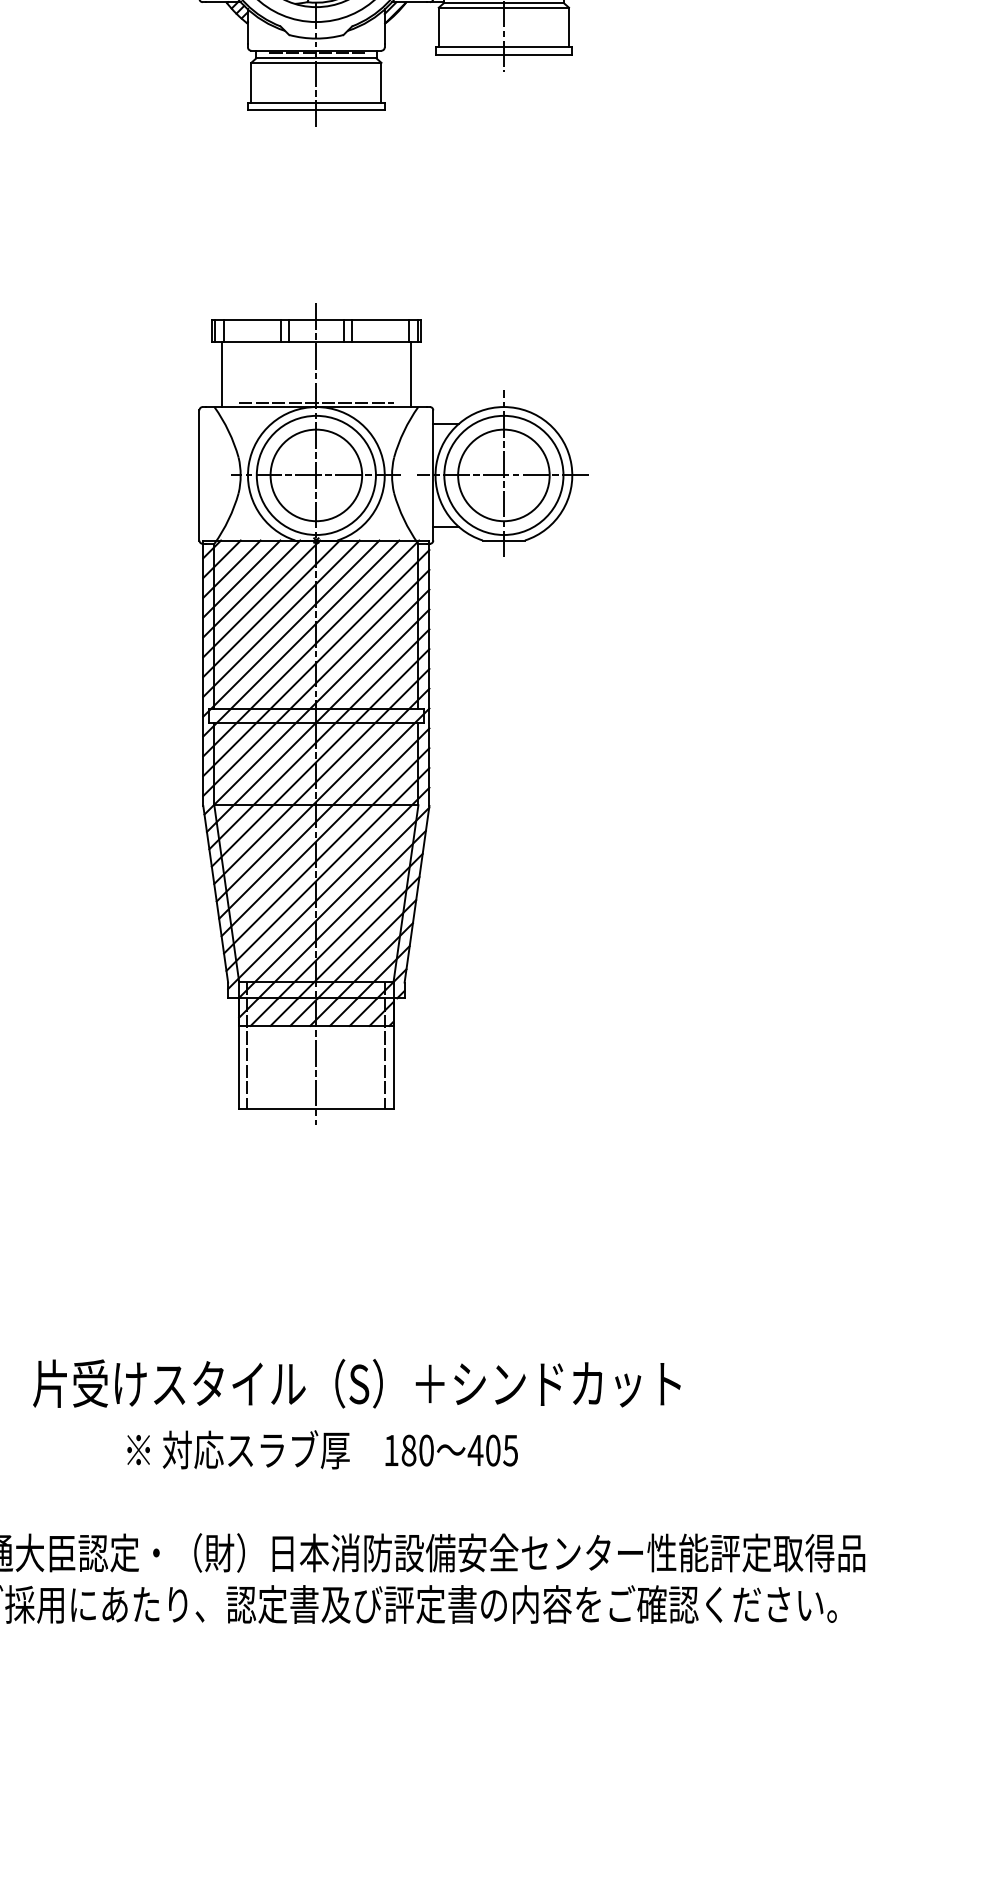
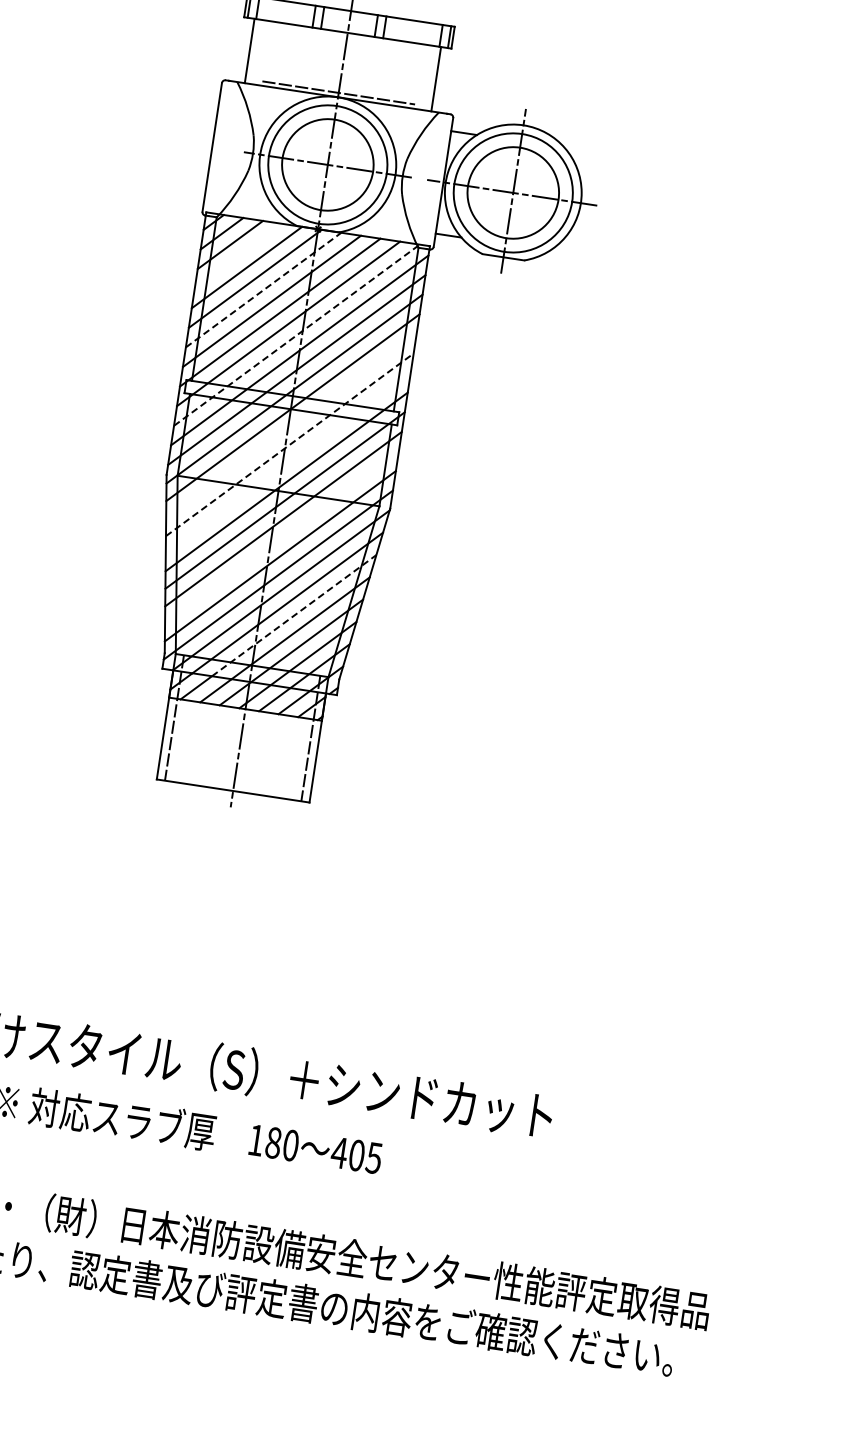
line: (241, 578) -> (238, 255), removed
line: (271, 608) -> (263, 289), solid -> dashed
line: (311, 648) -> (297, 335), solid -> dashed
line: (319, 739) -> (291, 426), removed
line: (320, 757) -> (289, 444), solid -> dashed
line: (321, 776) -> (287, 463), removed
line: (326, 850) -> (281, 537), removed
line: (350, 925) -> (294, 615), solid -> dashed

